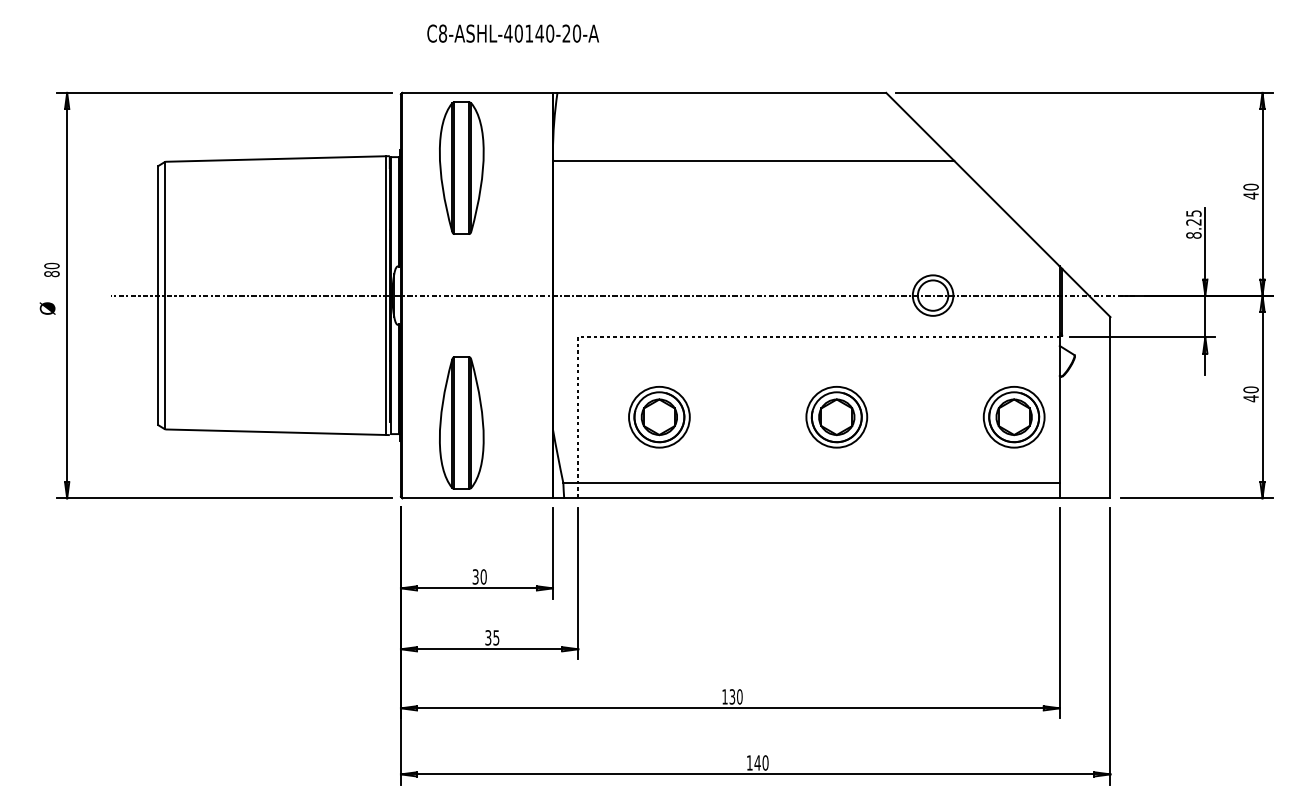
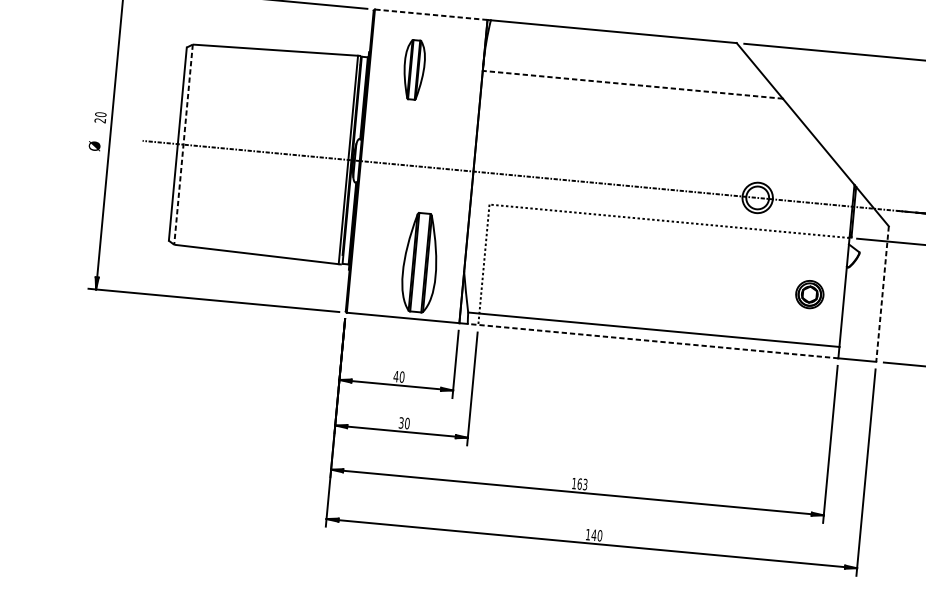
line: (477, 92) -> (431, 14), solid -> dashed
line: (753, 160) -> (632, 84), solid -> dashed
part: (461, 167) -> (413, 69), size x0.6
text: (51, 274) -> (99, 120), 80 -> 20
line: (165, 295) -> (183, 144), solid -> dashed
line: (1110, 407) -> (882, 293), solid -> dashed
part: (659, 417) -> (544, 270), removed
part: (836, 417) -> (677, 282), removed
part: (1013, 417) -> (809, 294), size x0.6
part: (461, 422) -> (420, 262), moved
line: (812, 498) -> (653, 341), solid -> dashed
text: (475, 576) -> (396, 376), 30 -> 40
text: (496, 637) -> (407, 423), 35 -> 30
text: (735, 696) -> (582, 484), 130 -> 163

